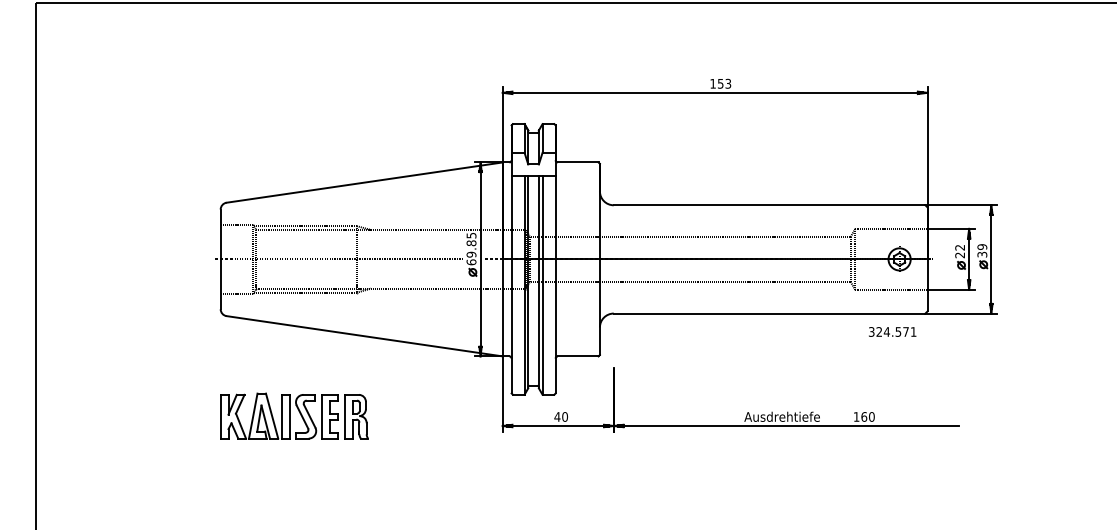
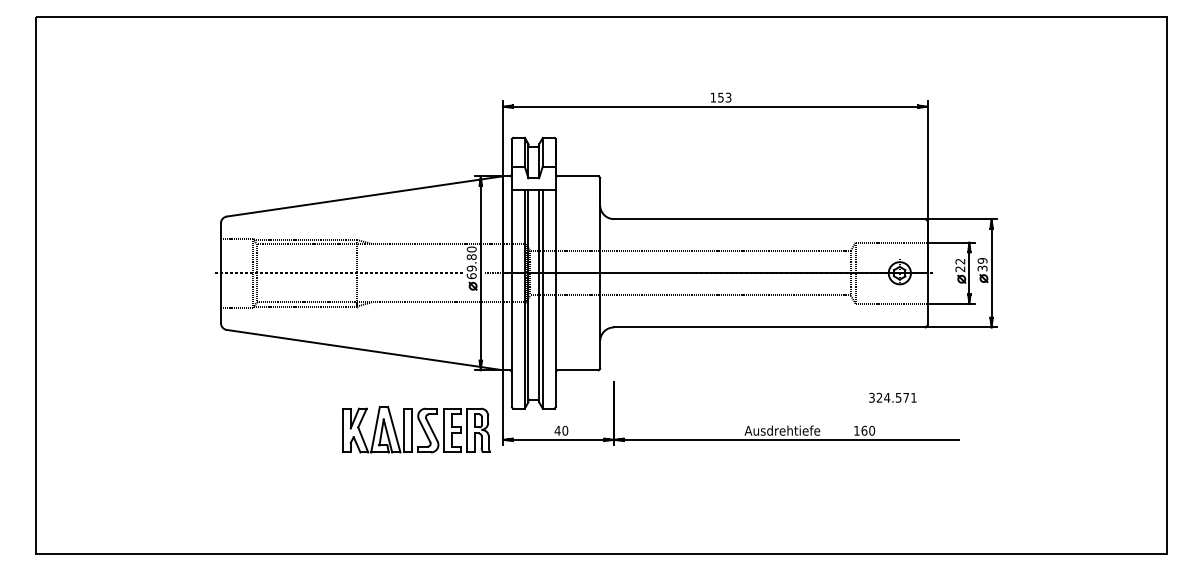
text: (471, 235) -> (471, 249), 69.85 -> 69.80
text: (892, 331) -> (892, 397), moved
part: (294, 415) -> (416, 429), moved

